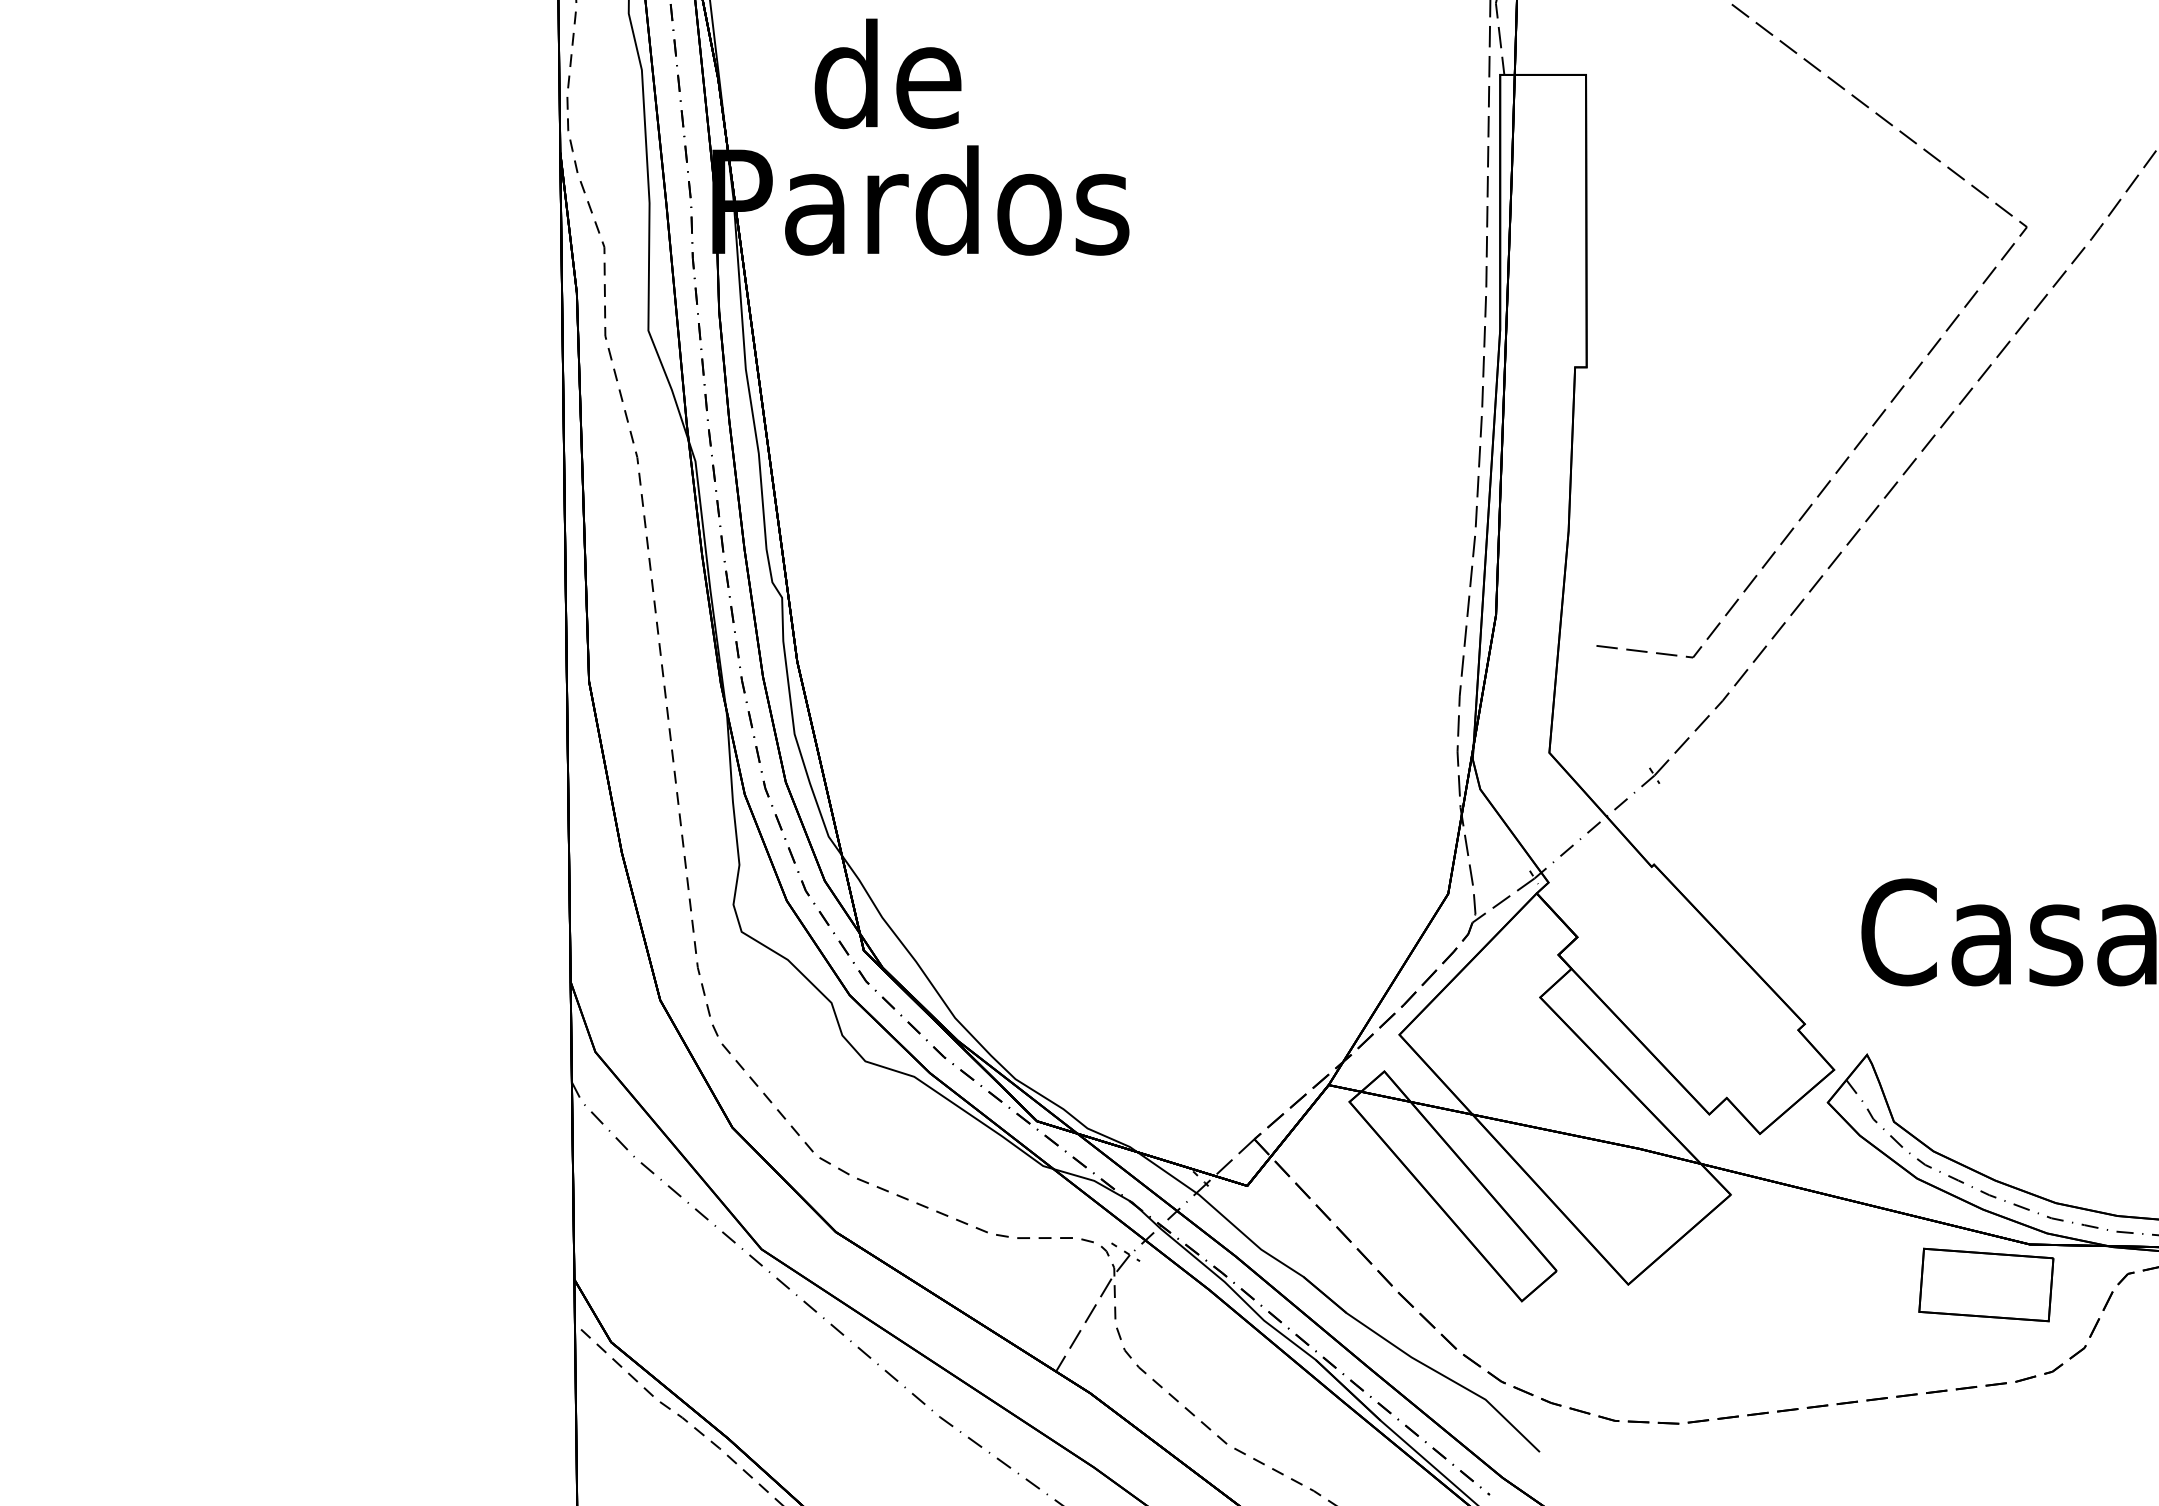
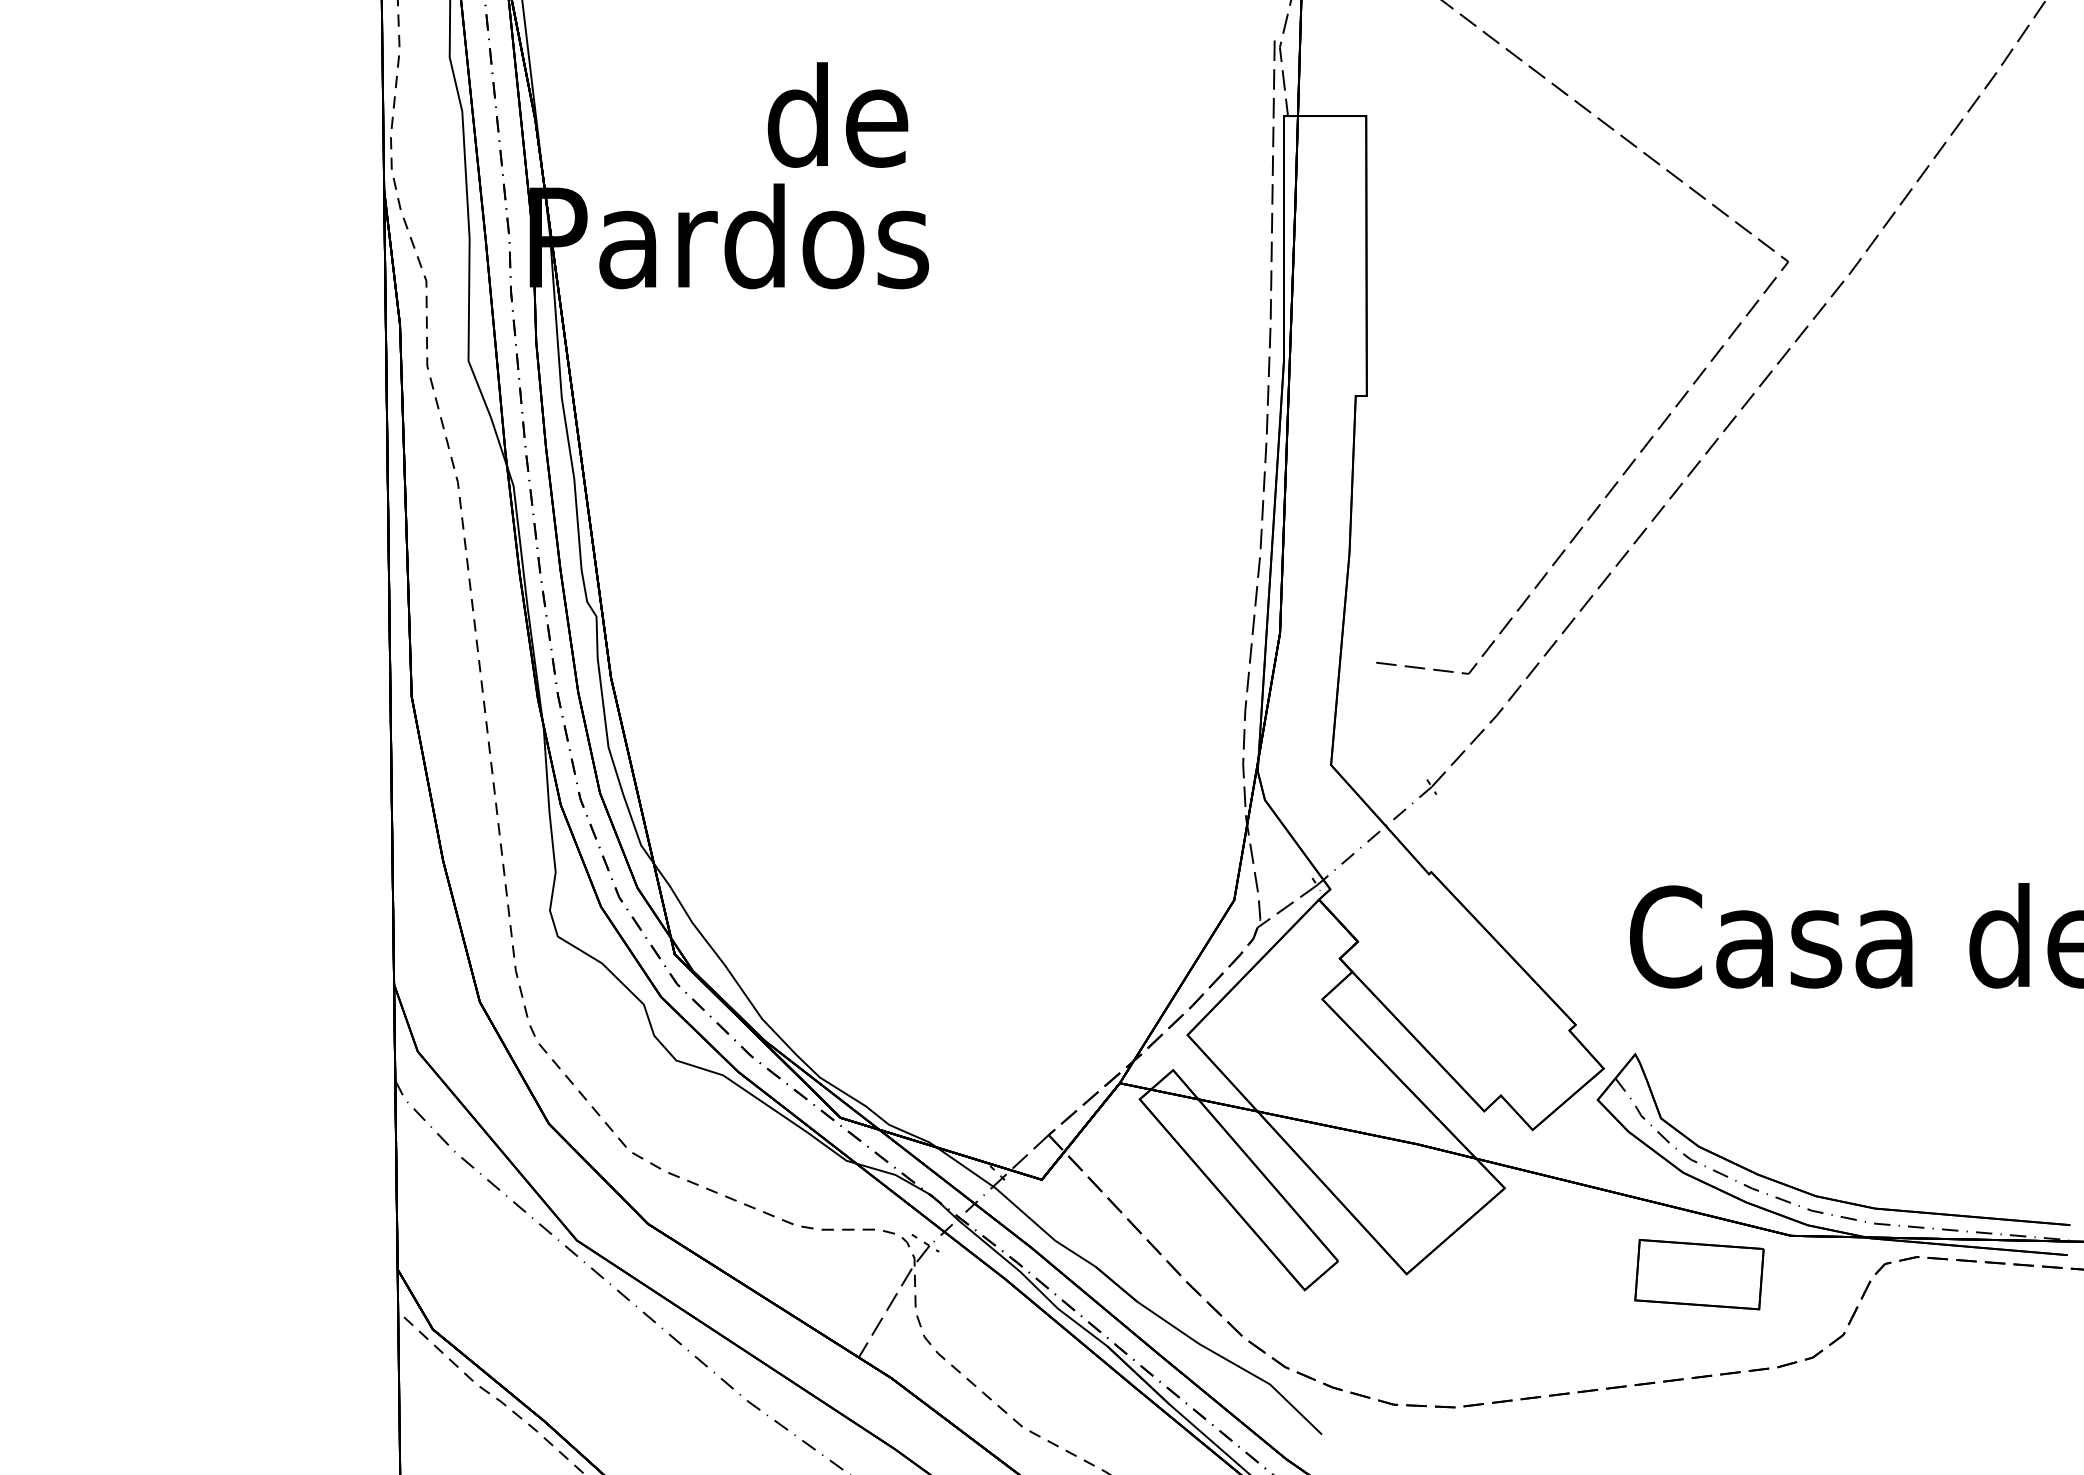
text: (887, 73) -> (837, 114), moved
part: (1986, 1284) -> (1699, 1274), moved

